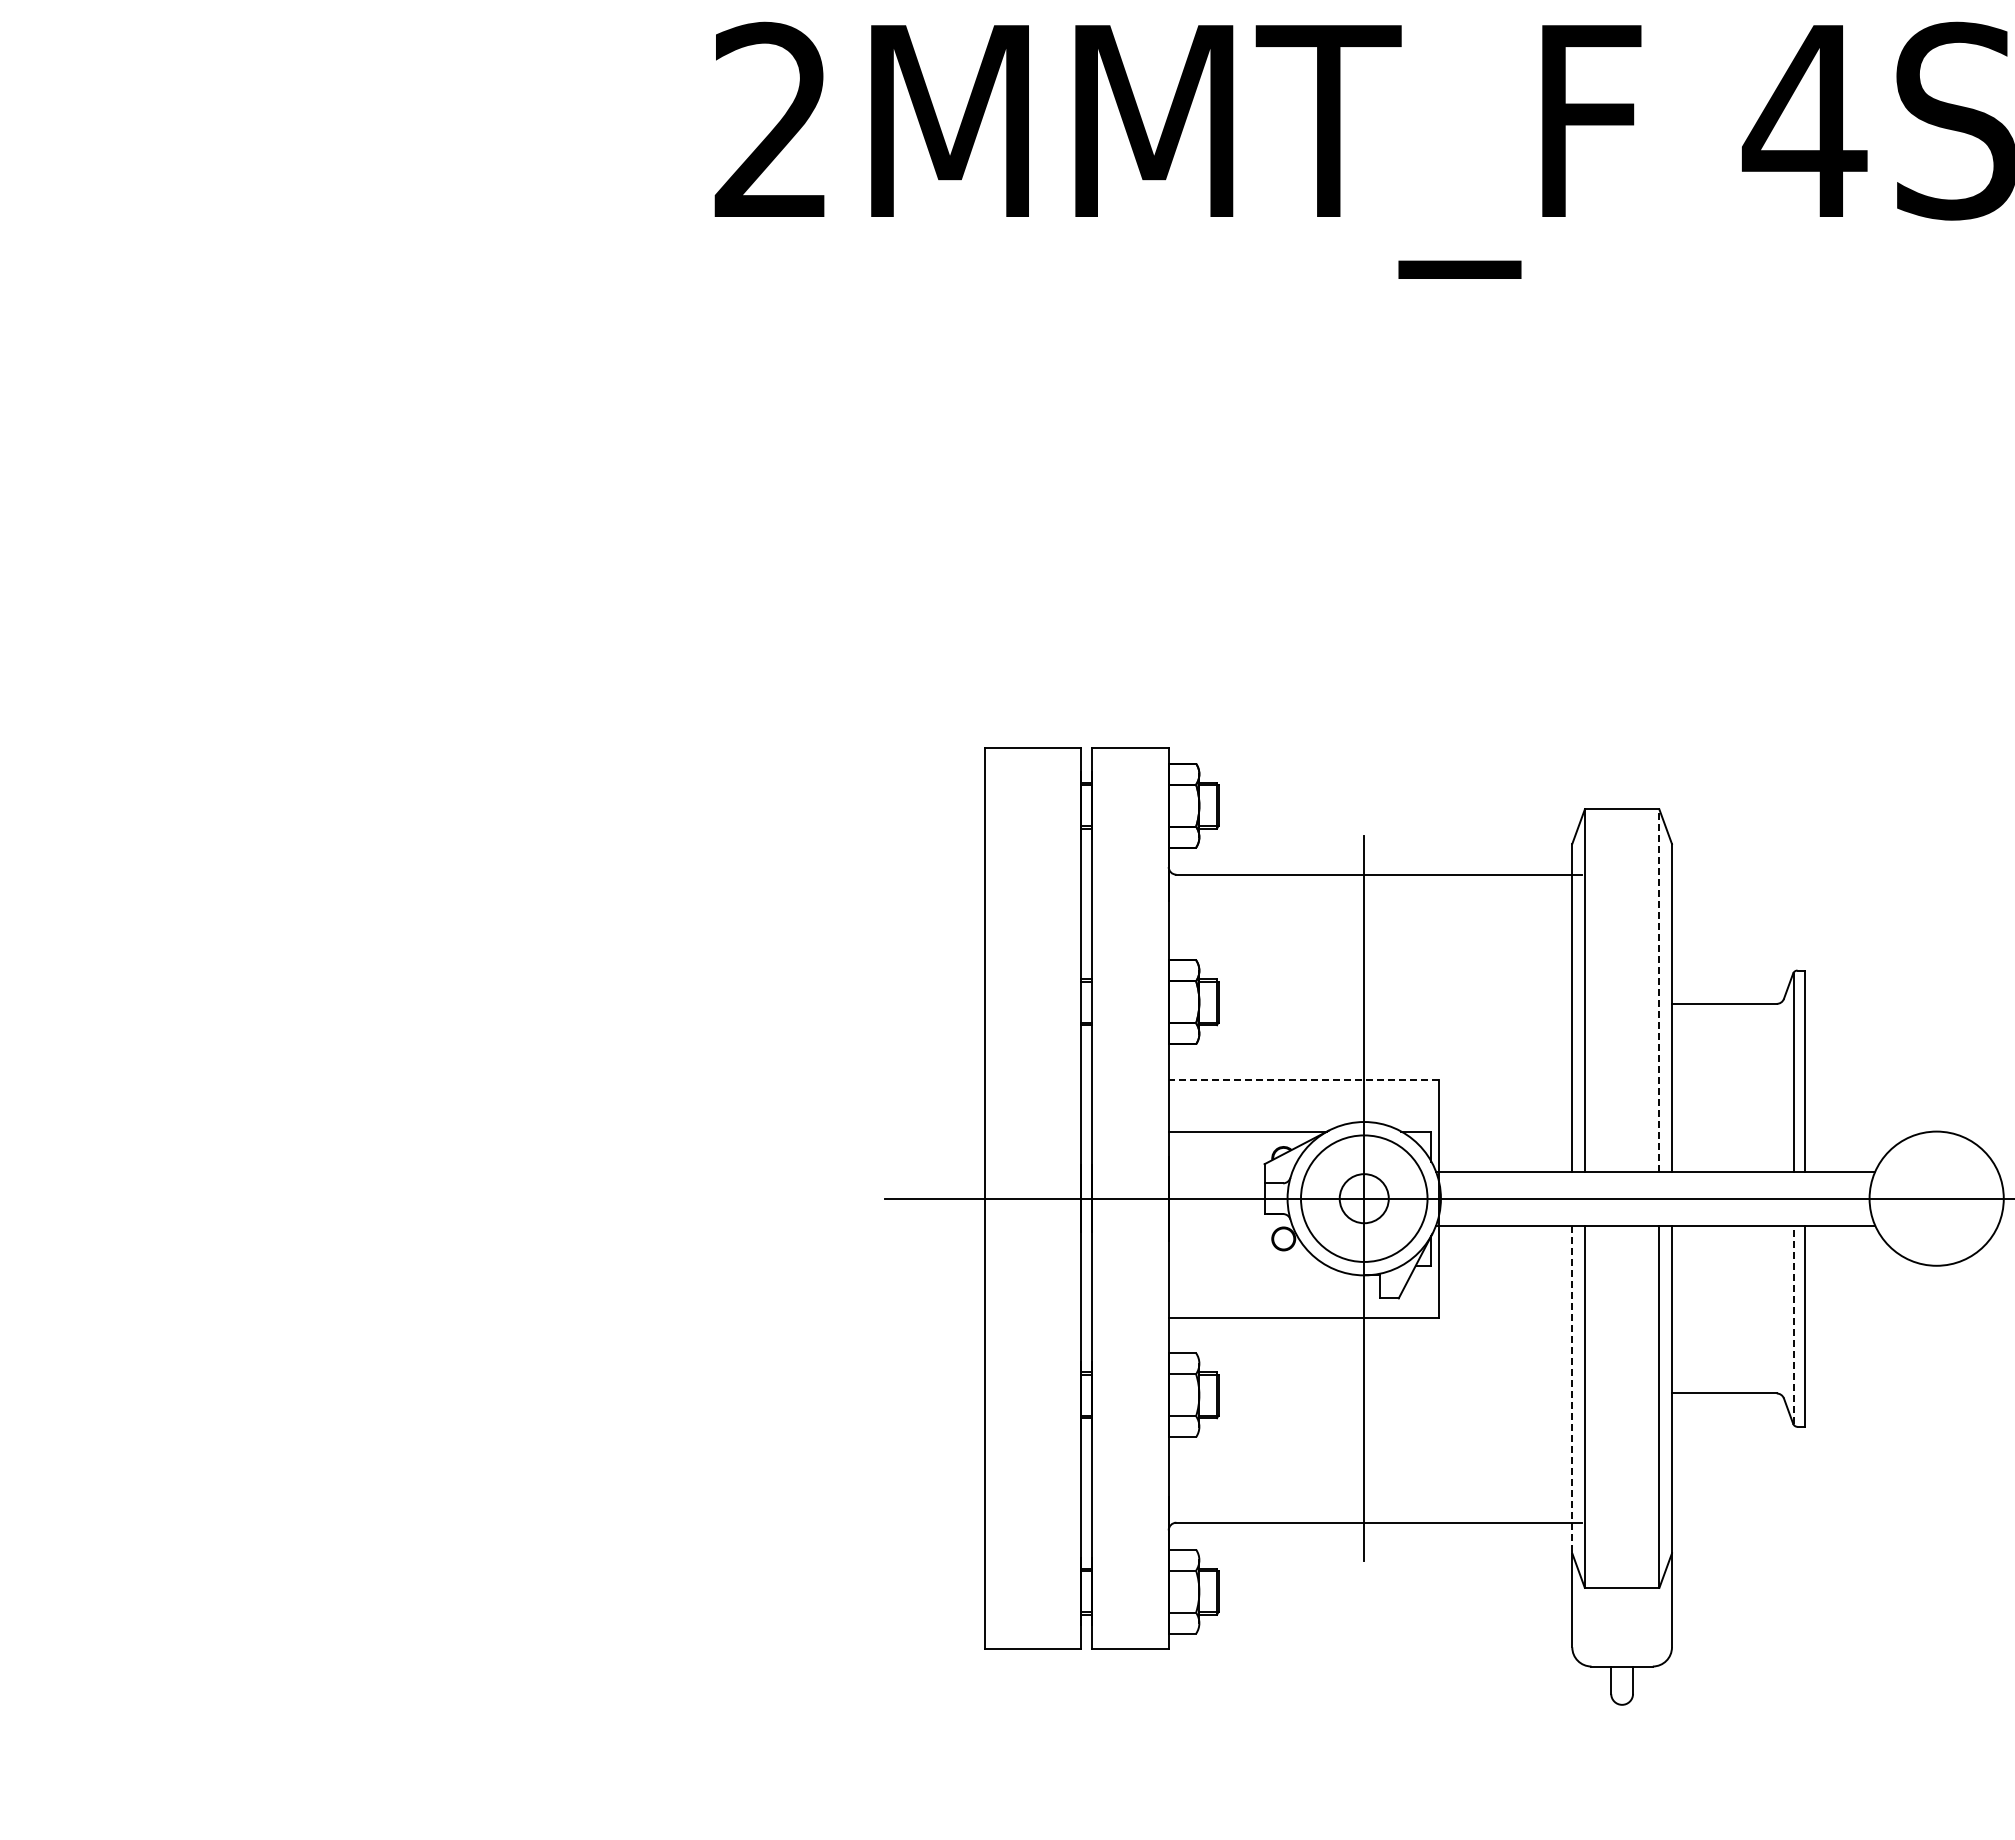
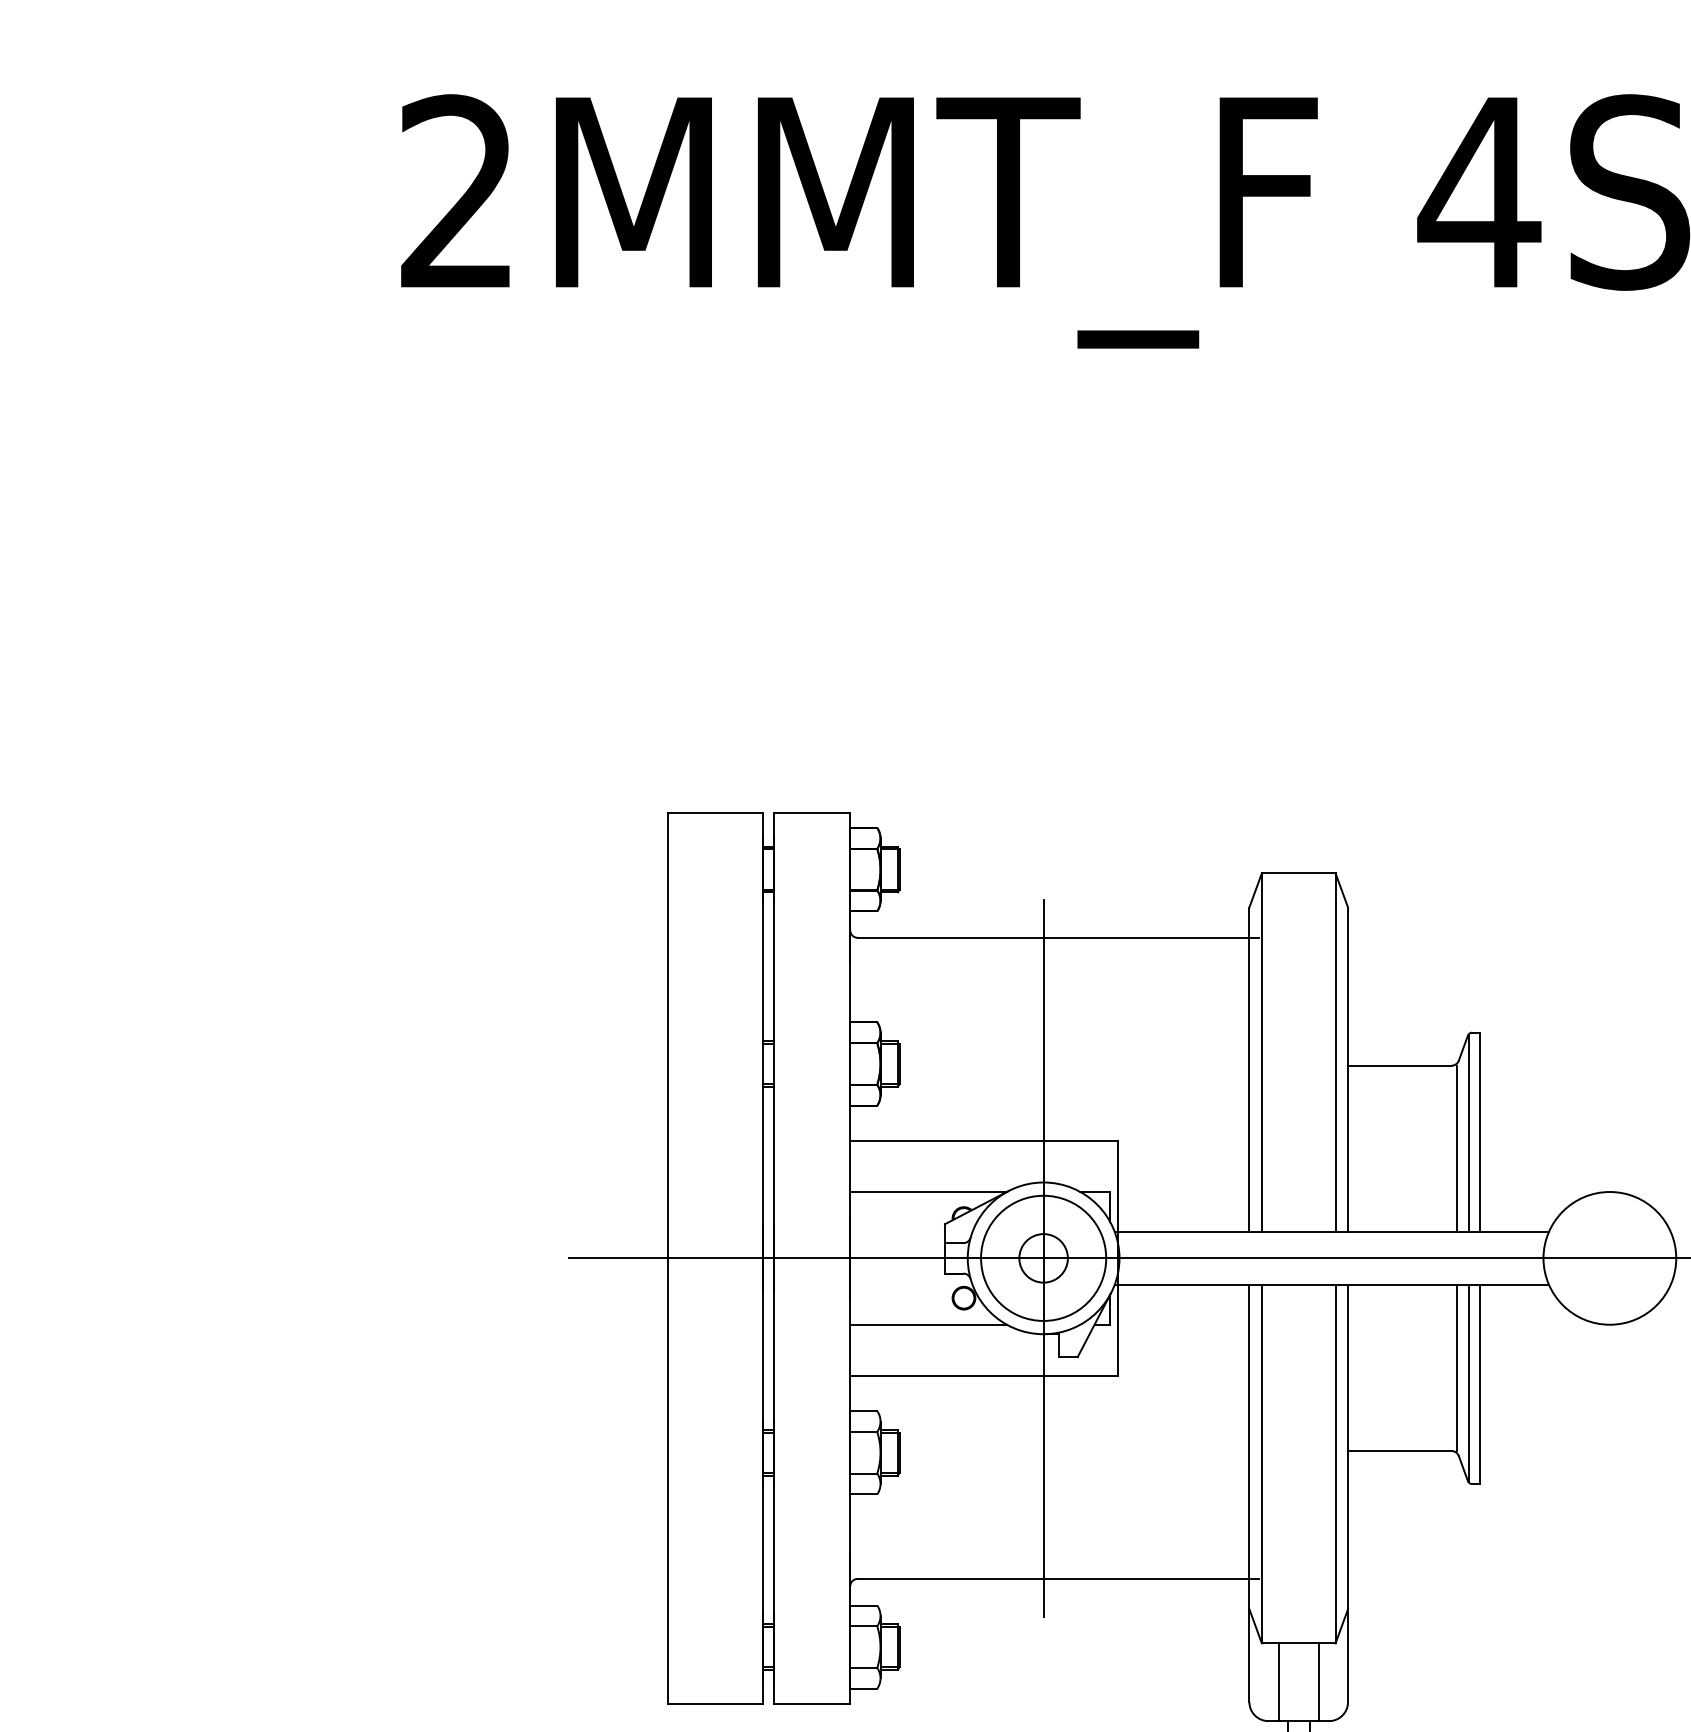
line: (1659, 990) -> (1335, 1052), dashed -> solid
line: (1303, 1079) -> (983, 1140), dashed -> solid
line: (1782, 1087) -> (1457, 1148), added
line: (1247, 1265) -> (928, 1324), added
line: (1782, 1309) -> (1457, 1367), added
line: (1794, 1324) -> (1469, 1382), dashed -> solid
line: (1572, 1389) -> (1249, 1447), dashed -> solid
line: (1602, 1626) -> (1279, 1681), added
line: (1642, 1626) -> (1318, 1681), added

